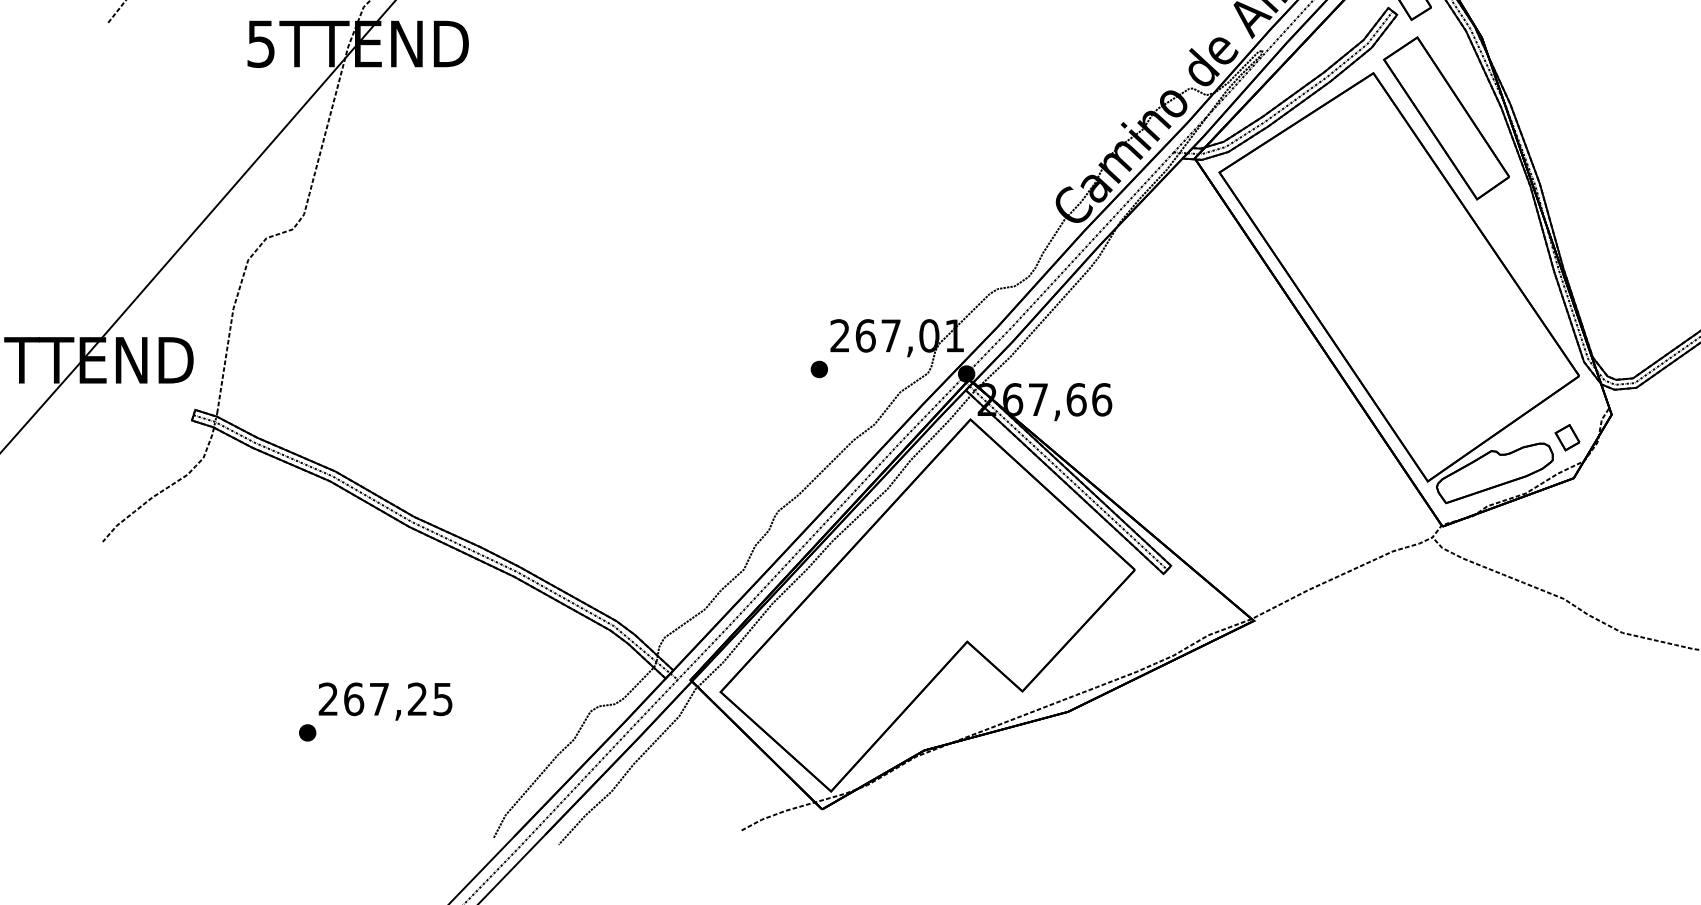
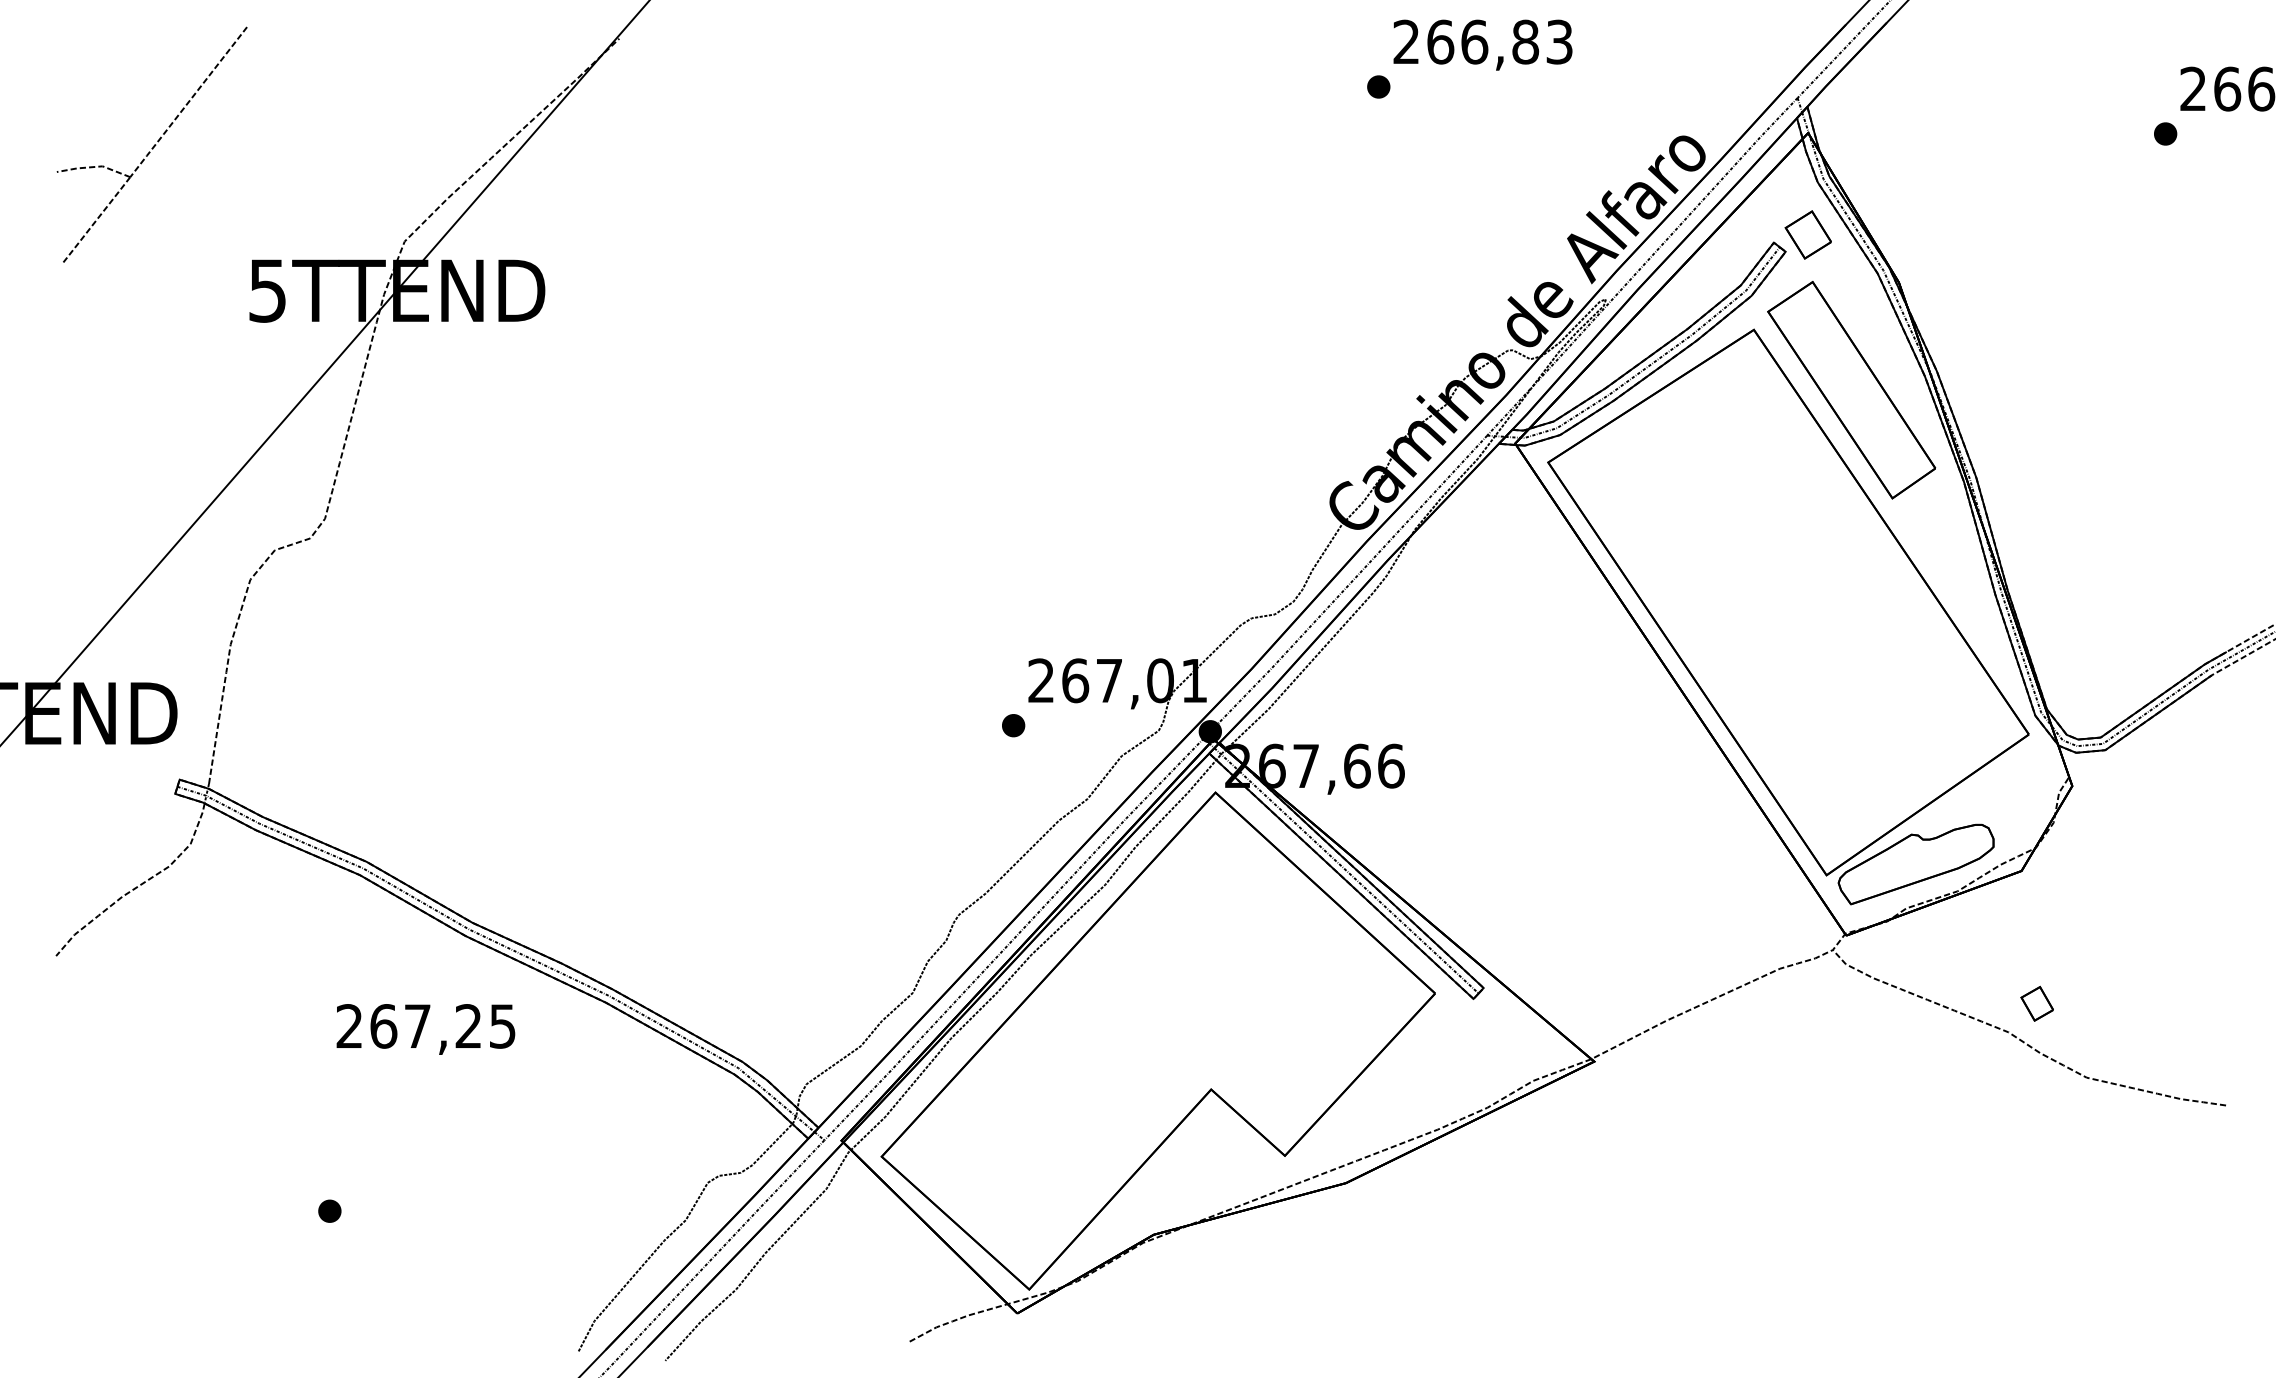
part: (1566, 437) -> (2036, 1003), moved
text: (385, 701) -> (425, 1029), moved

